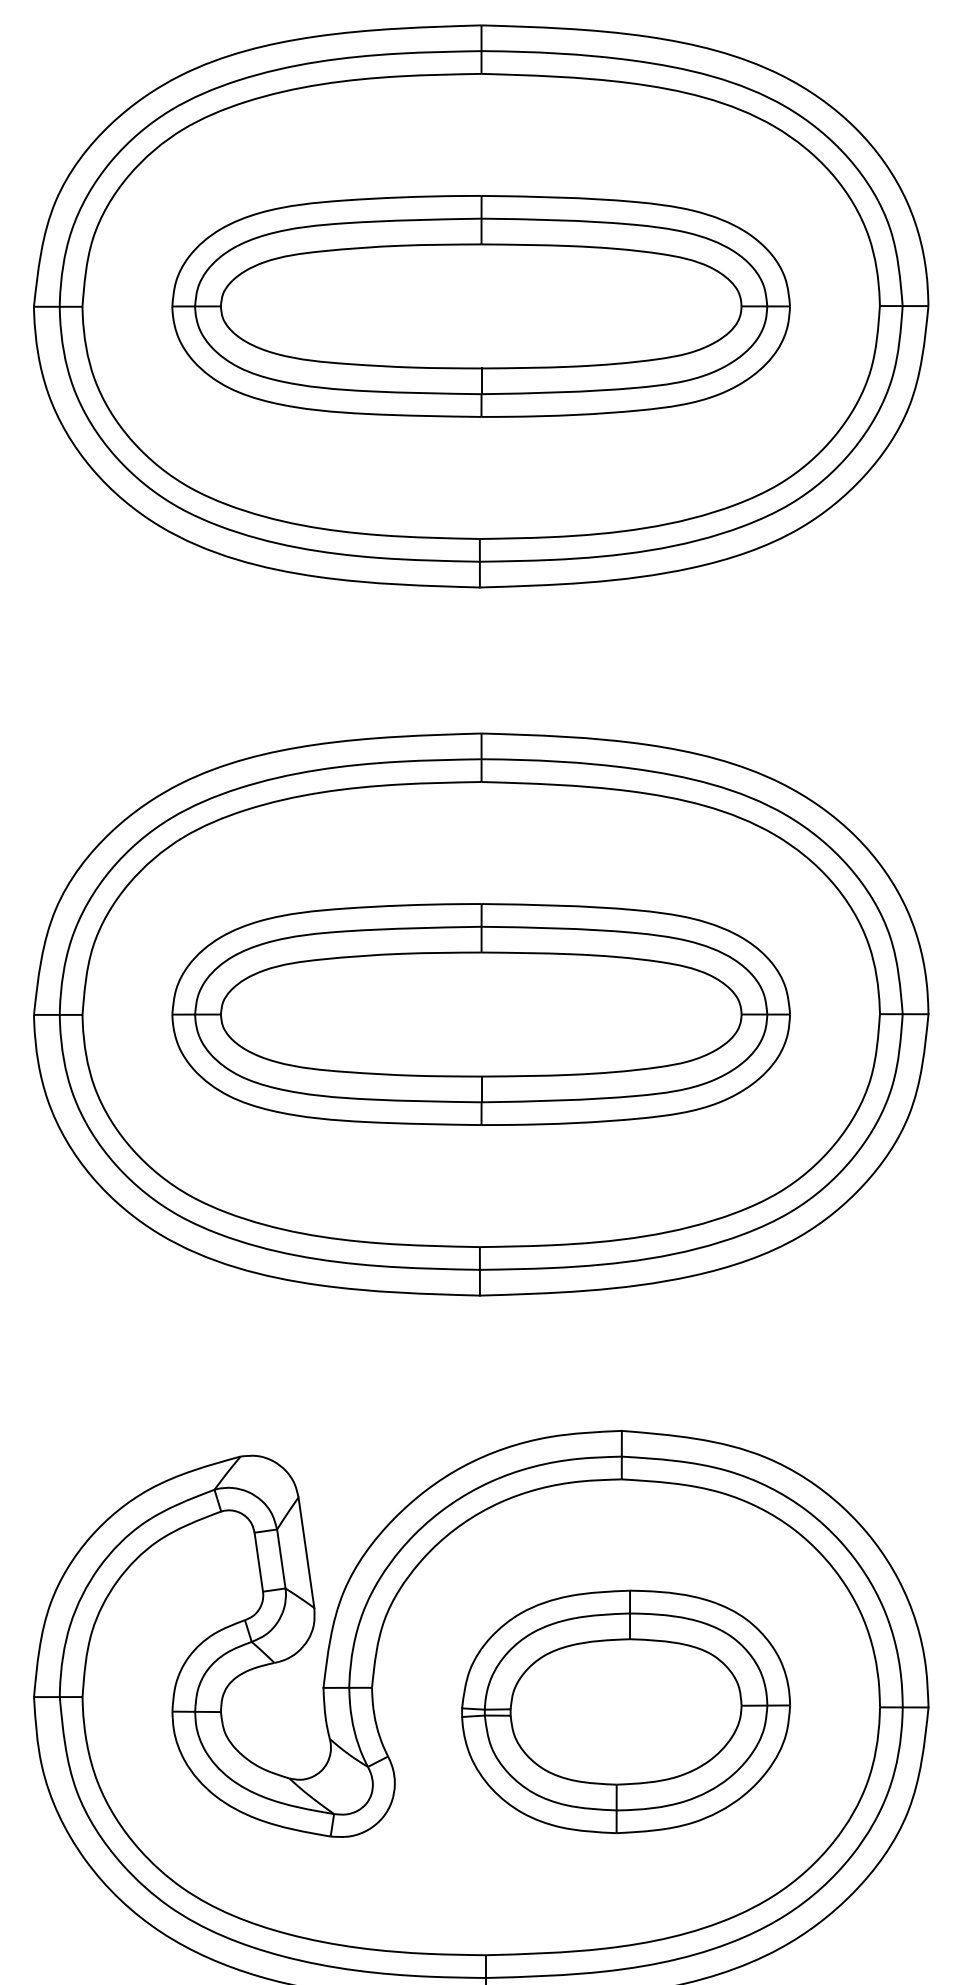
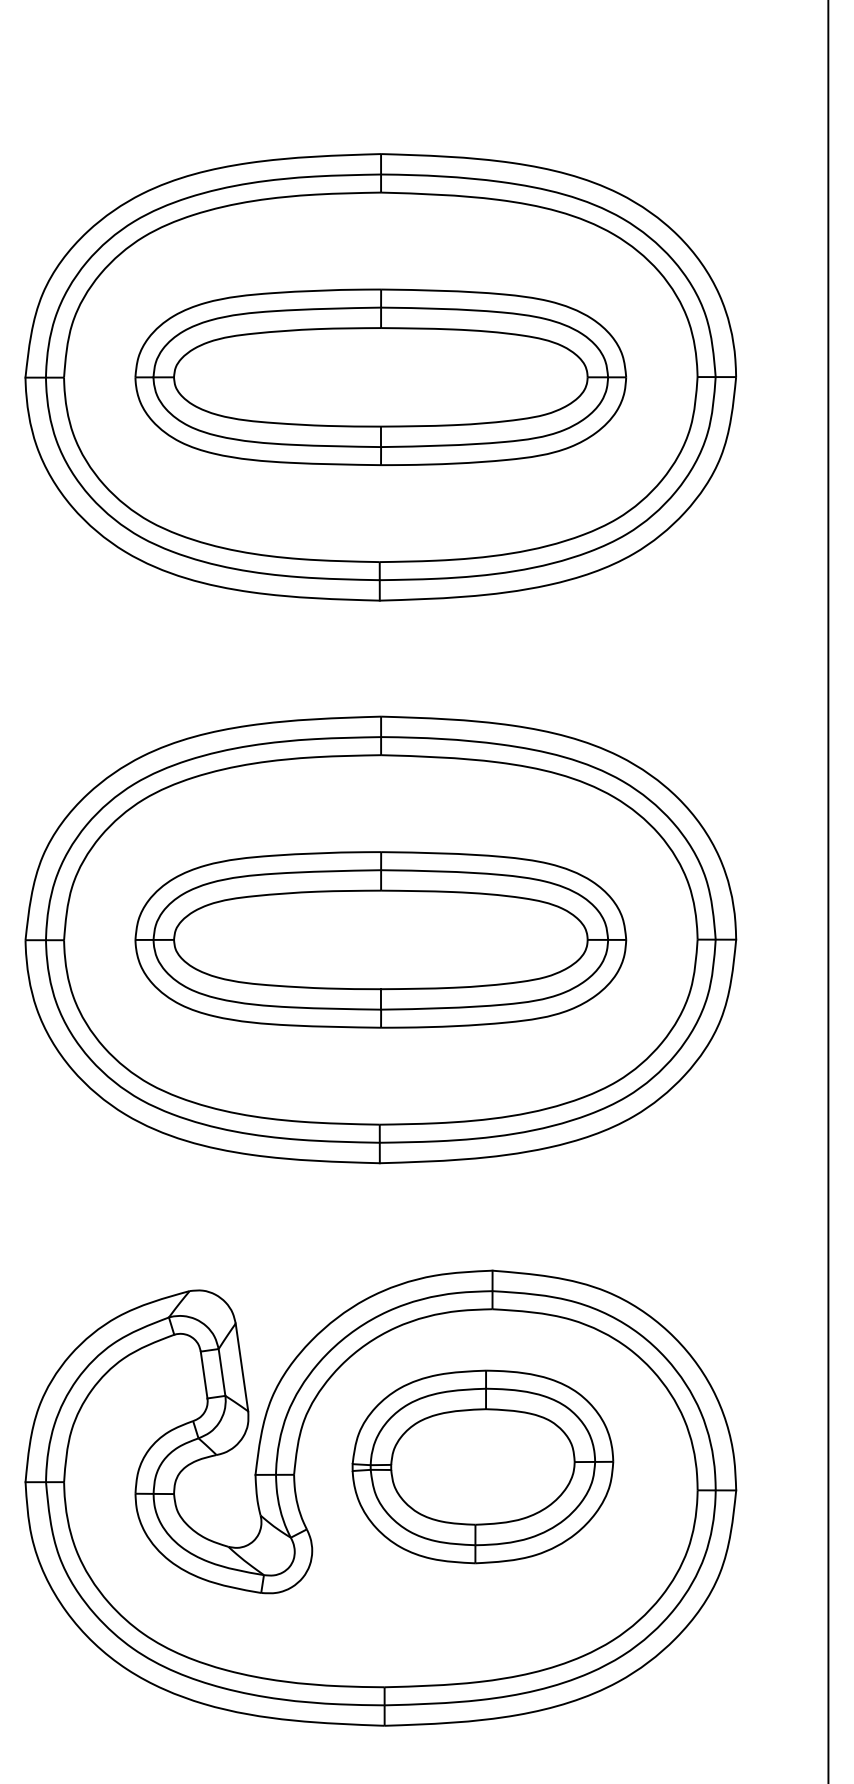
part: (625, 1711) -> (482, 1466), moved

